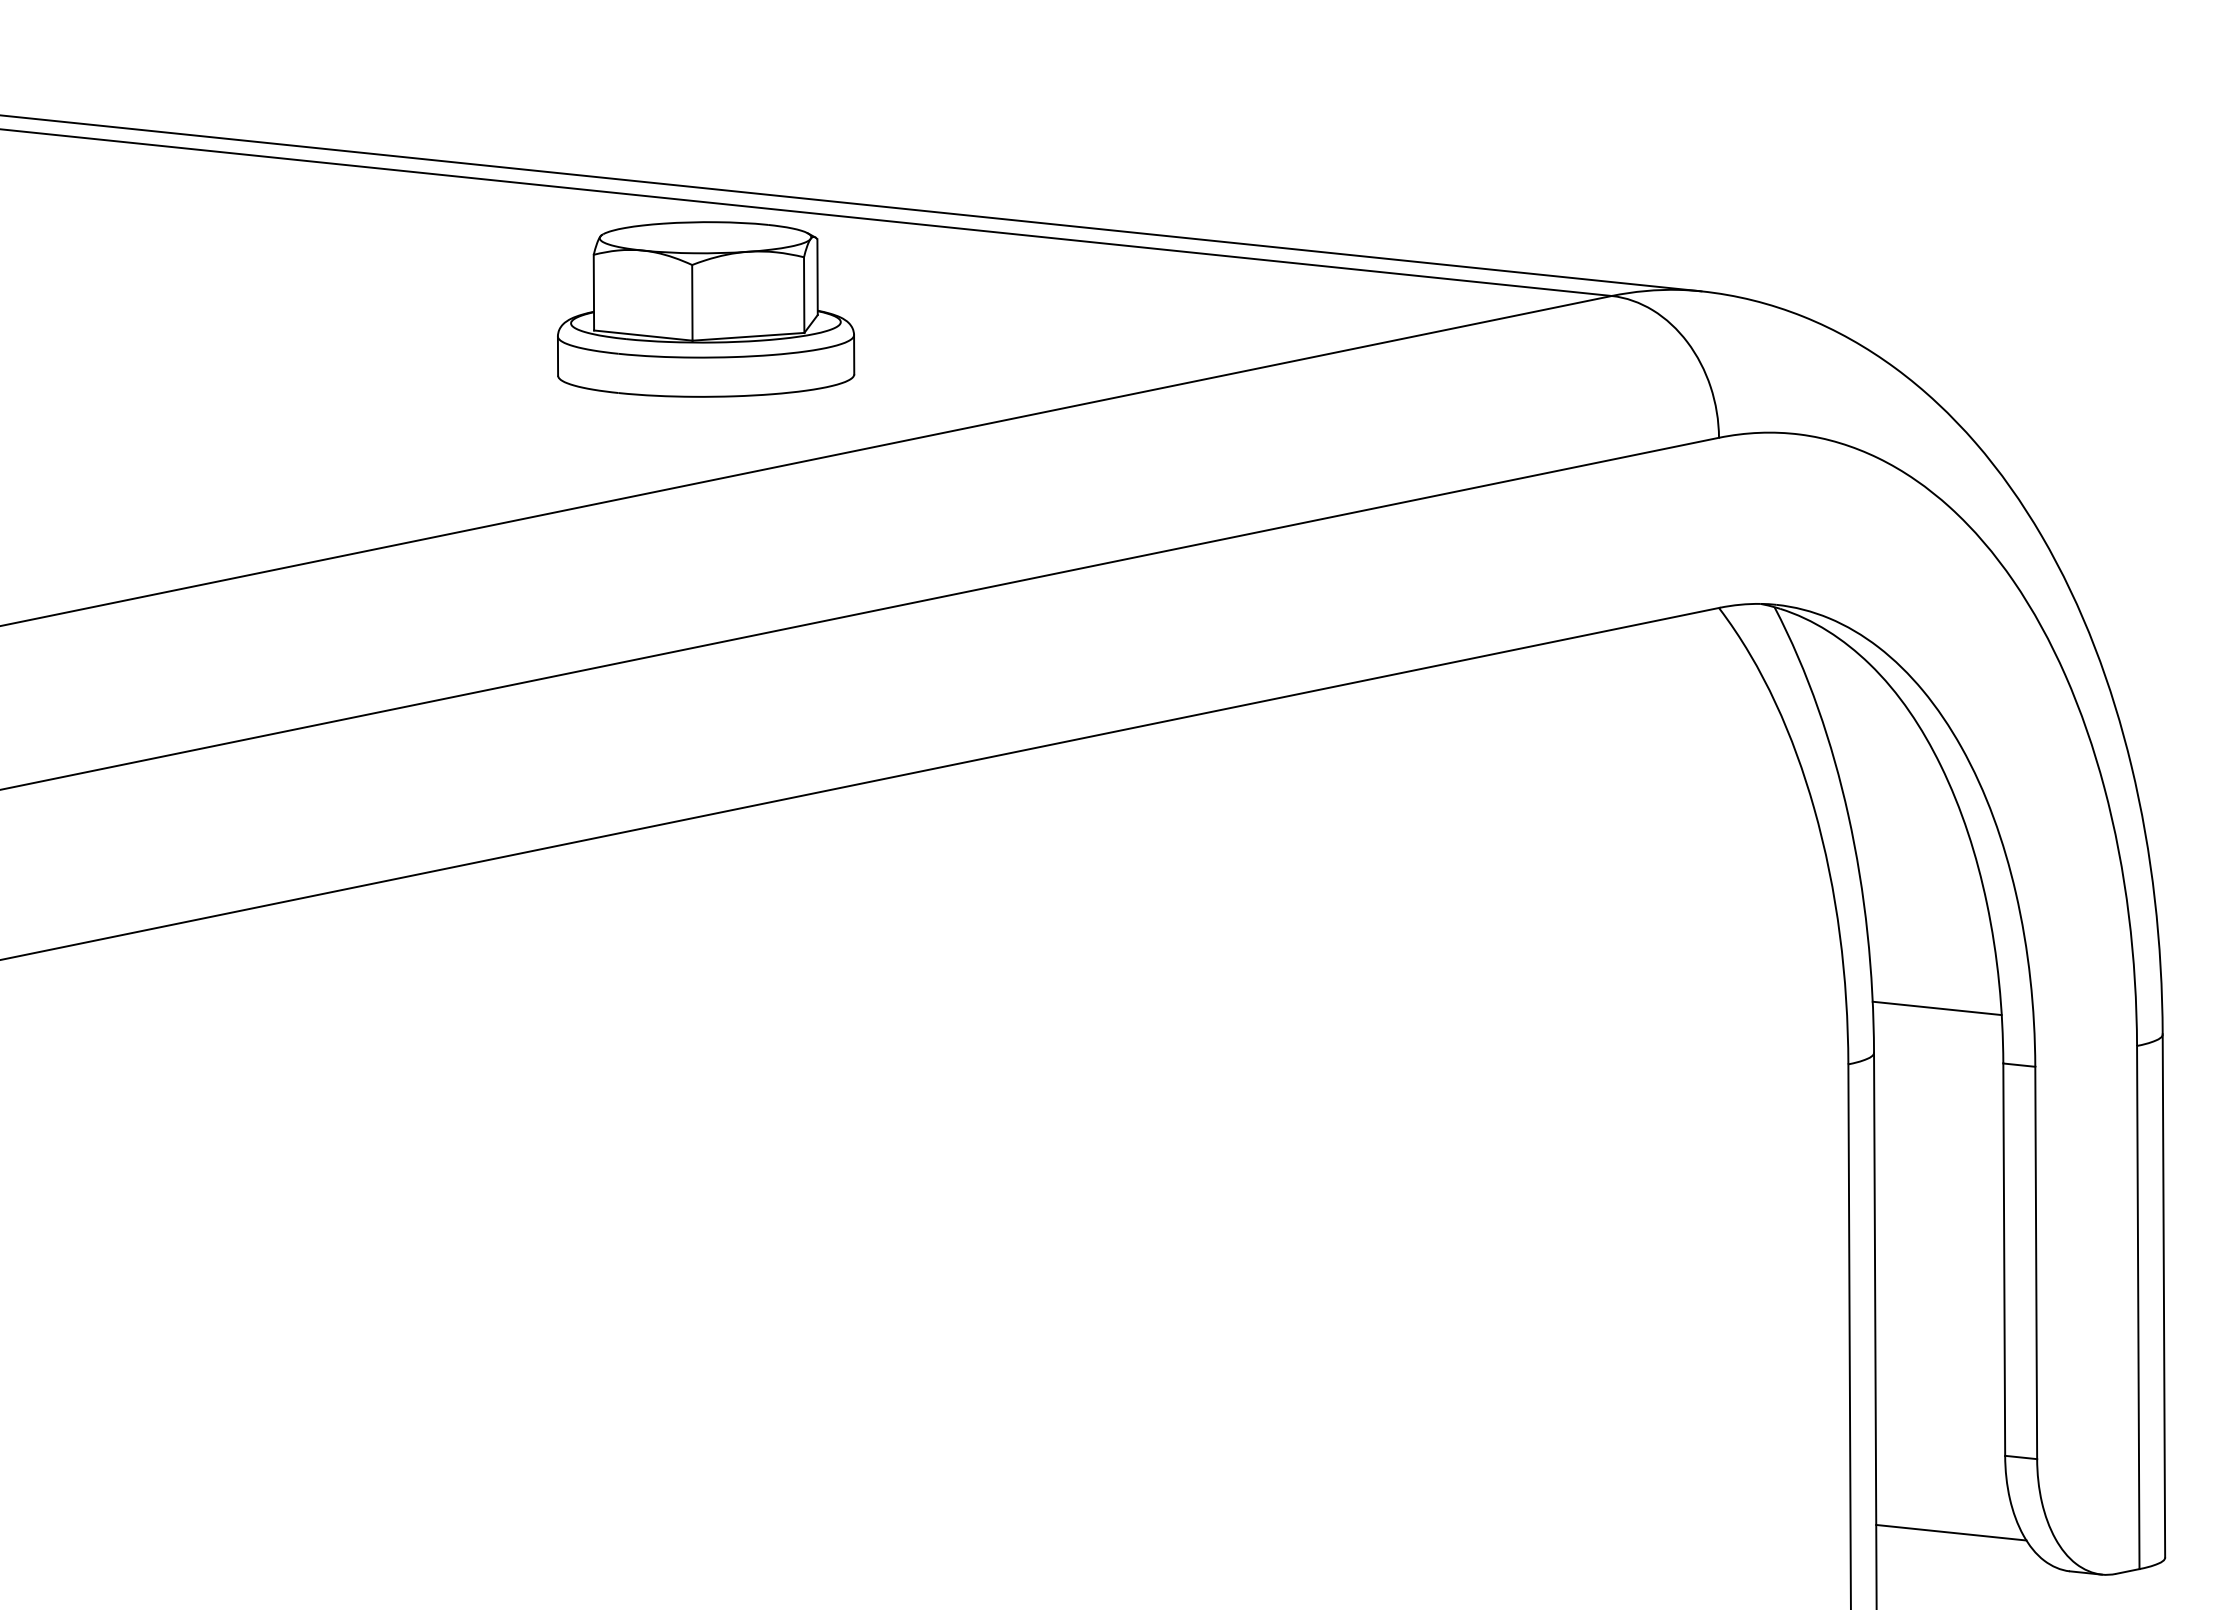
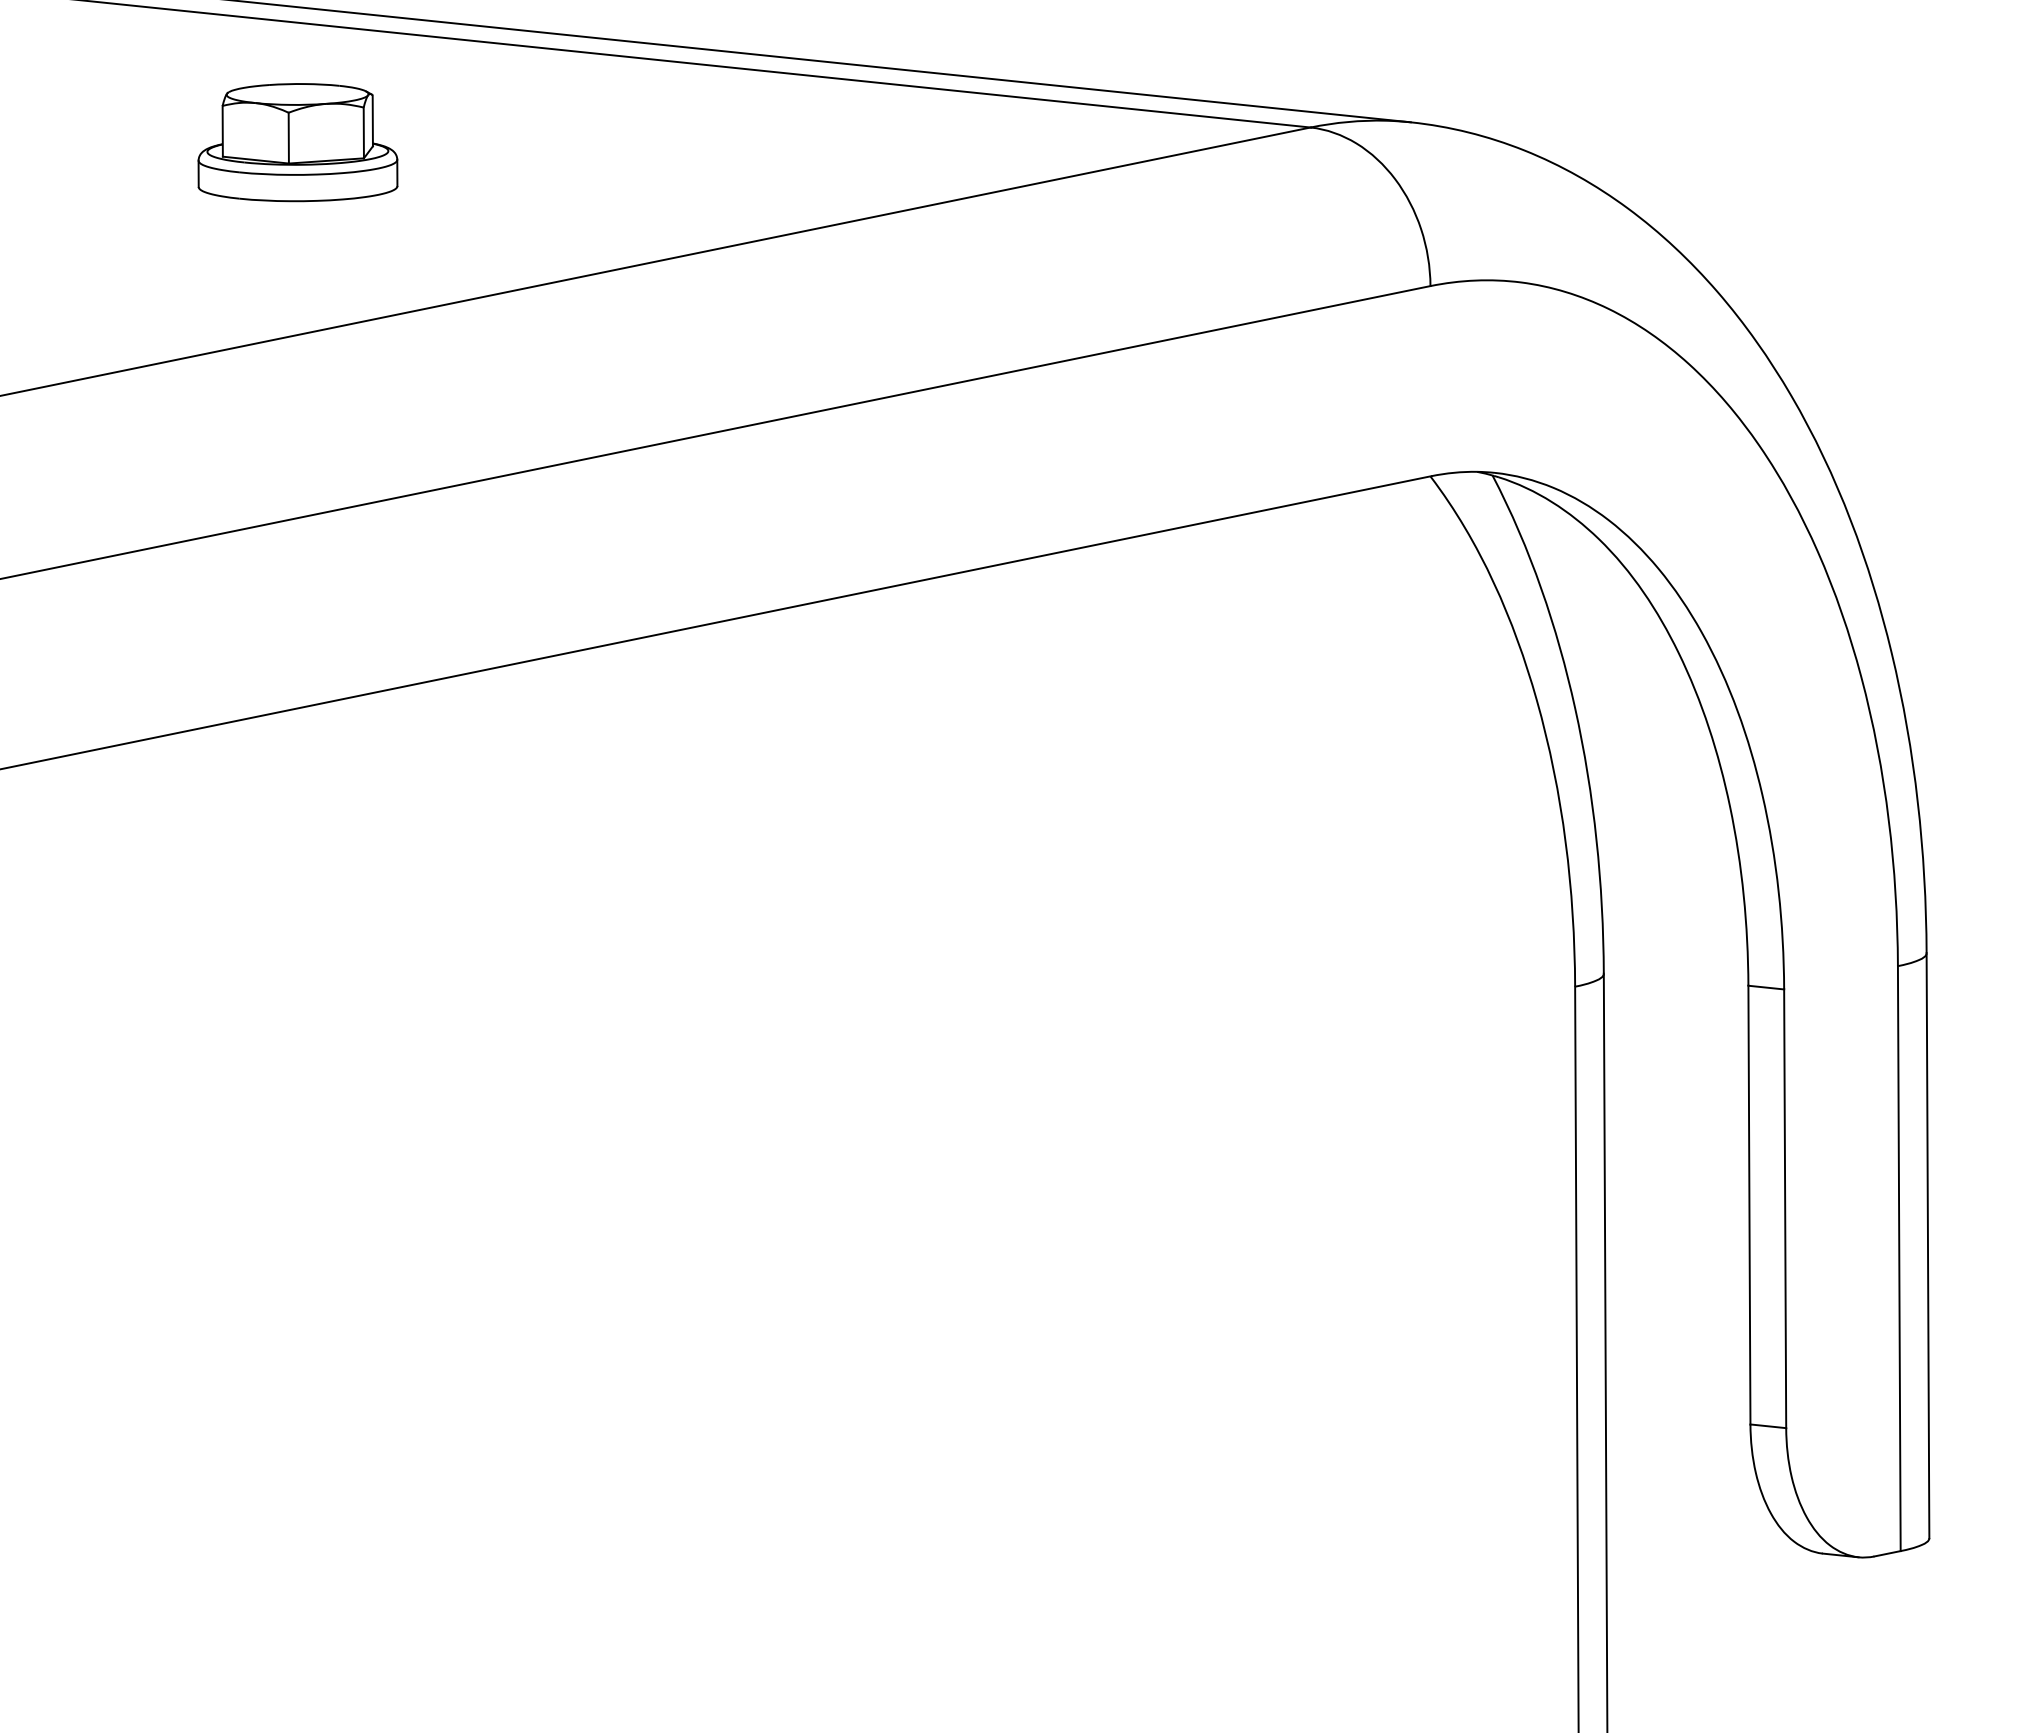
part: (706, 309) -> (298, 142), size x0.6
line: (1936, 1008) -> (1673, 924), removed
line: (1951, 1532) -> (1690, 1510), removed

